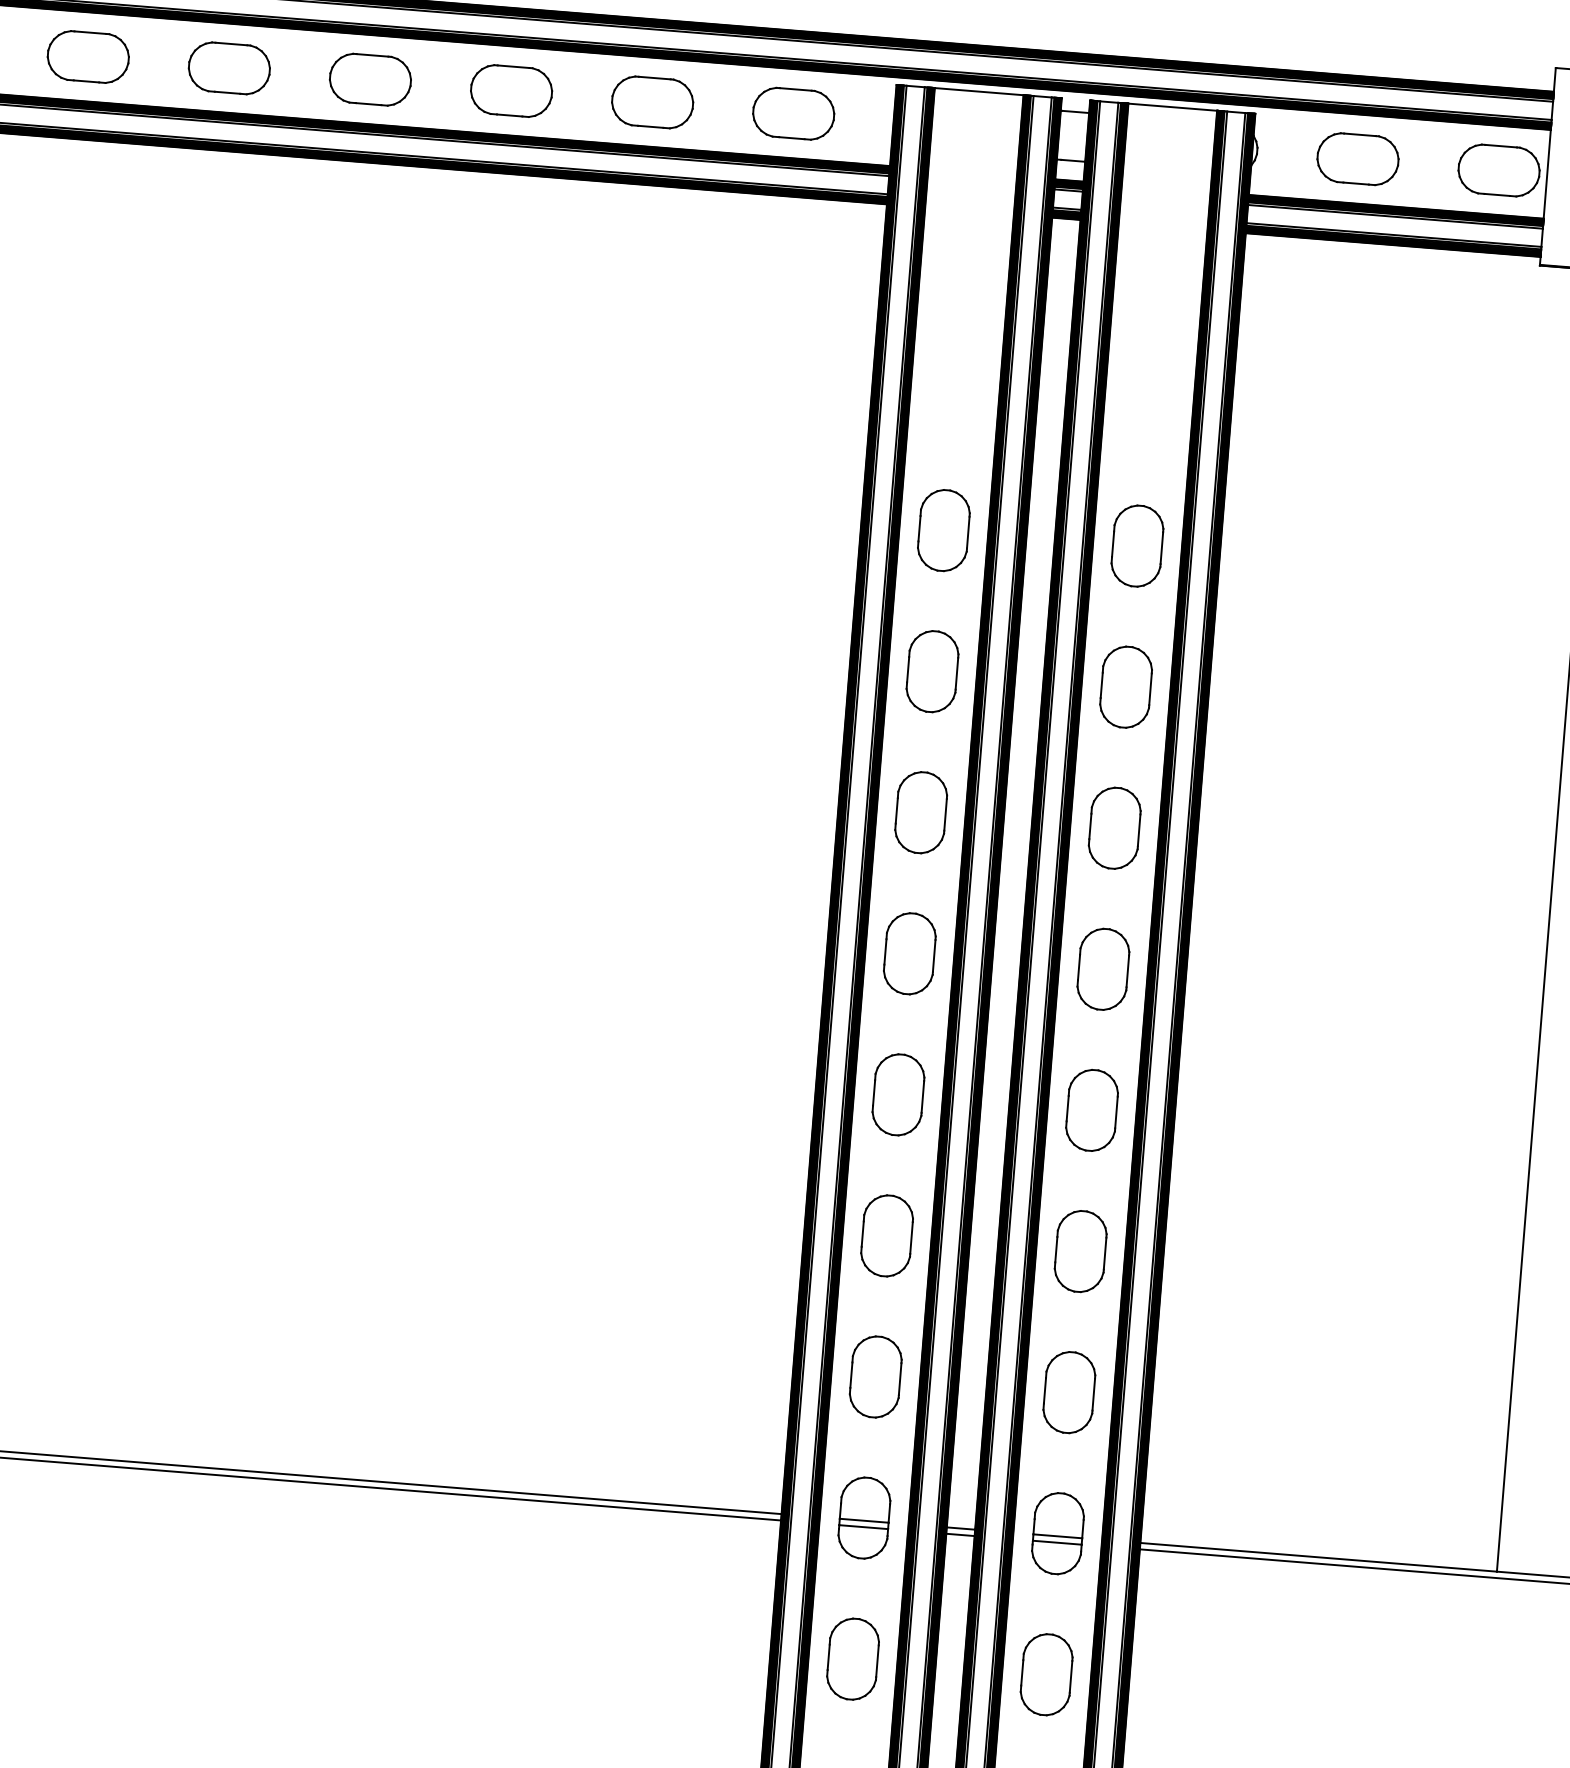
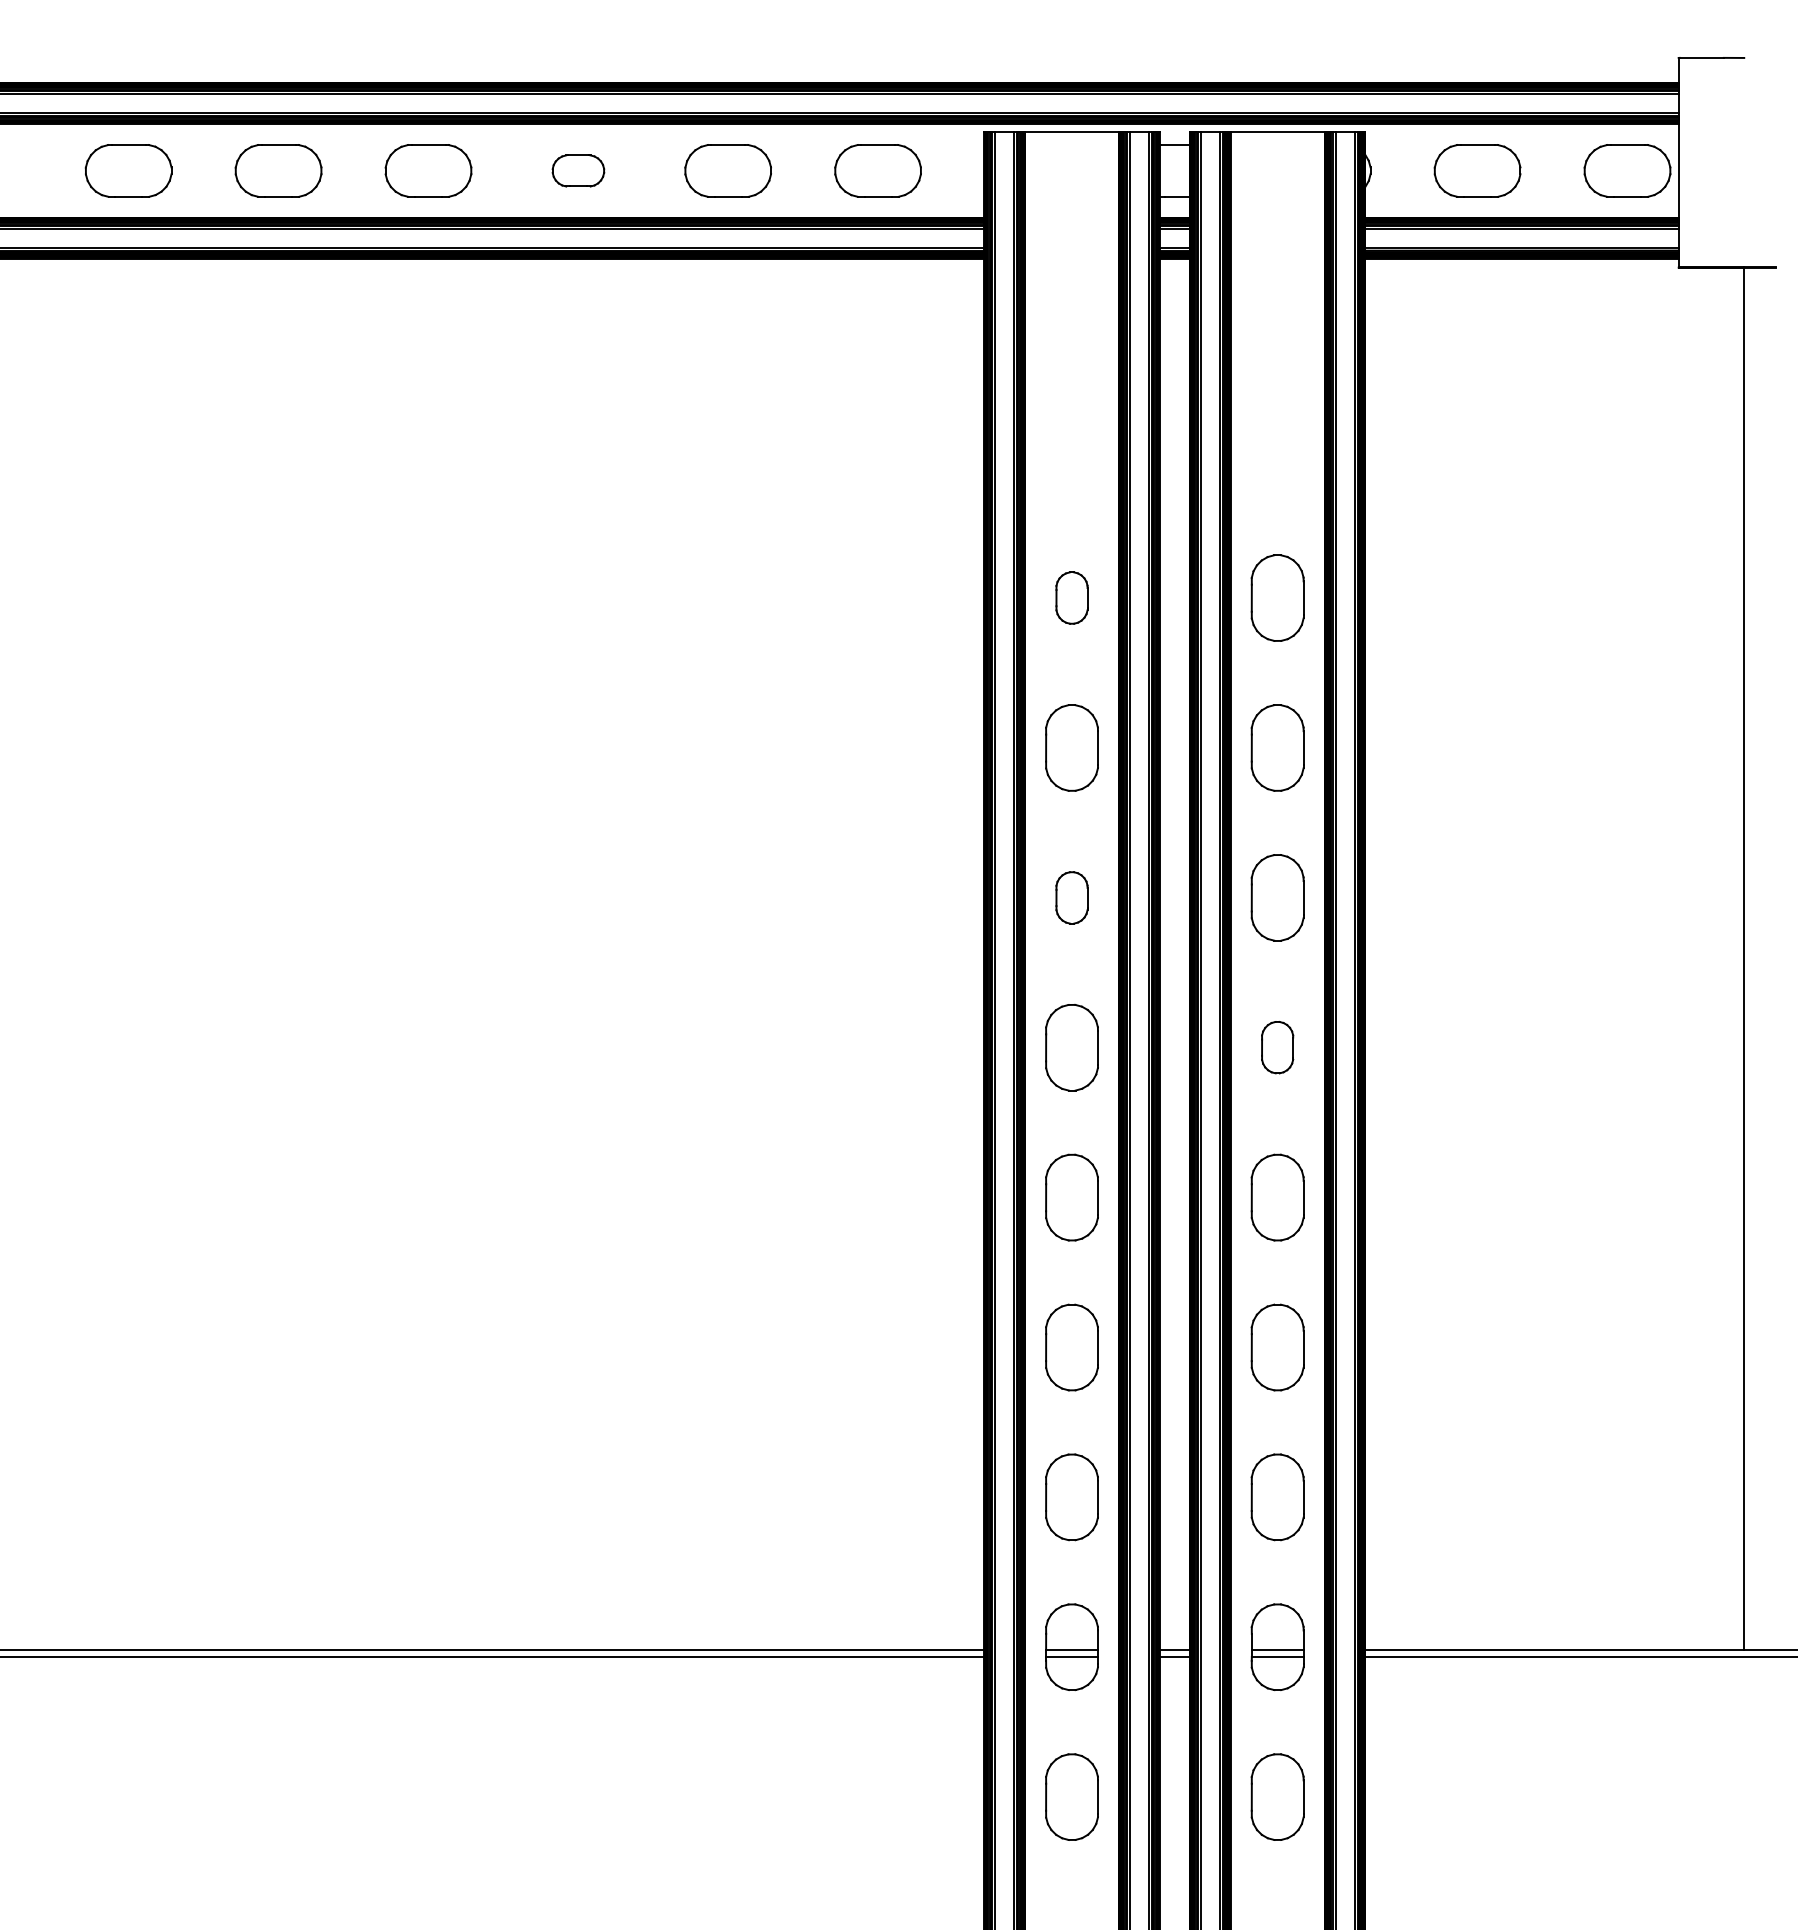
part: (511, 90) -> (578, 170), size x0.6
part: (943, 529) -> (1071, 597), size x0.6
part: (920, 812) -> (1071, 897), size x0.6
part: (1103, 969) -> (1277, 1047), size x0.6

